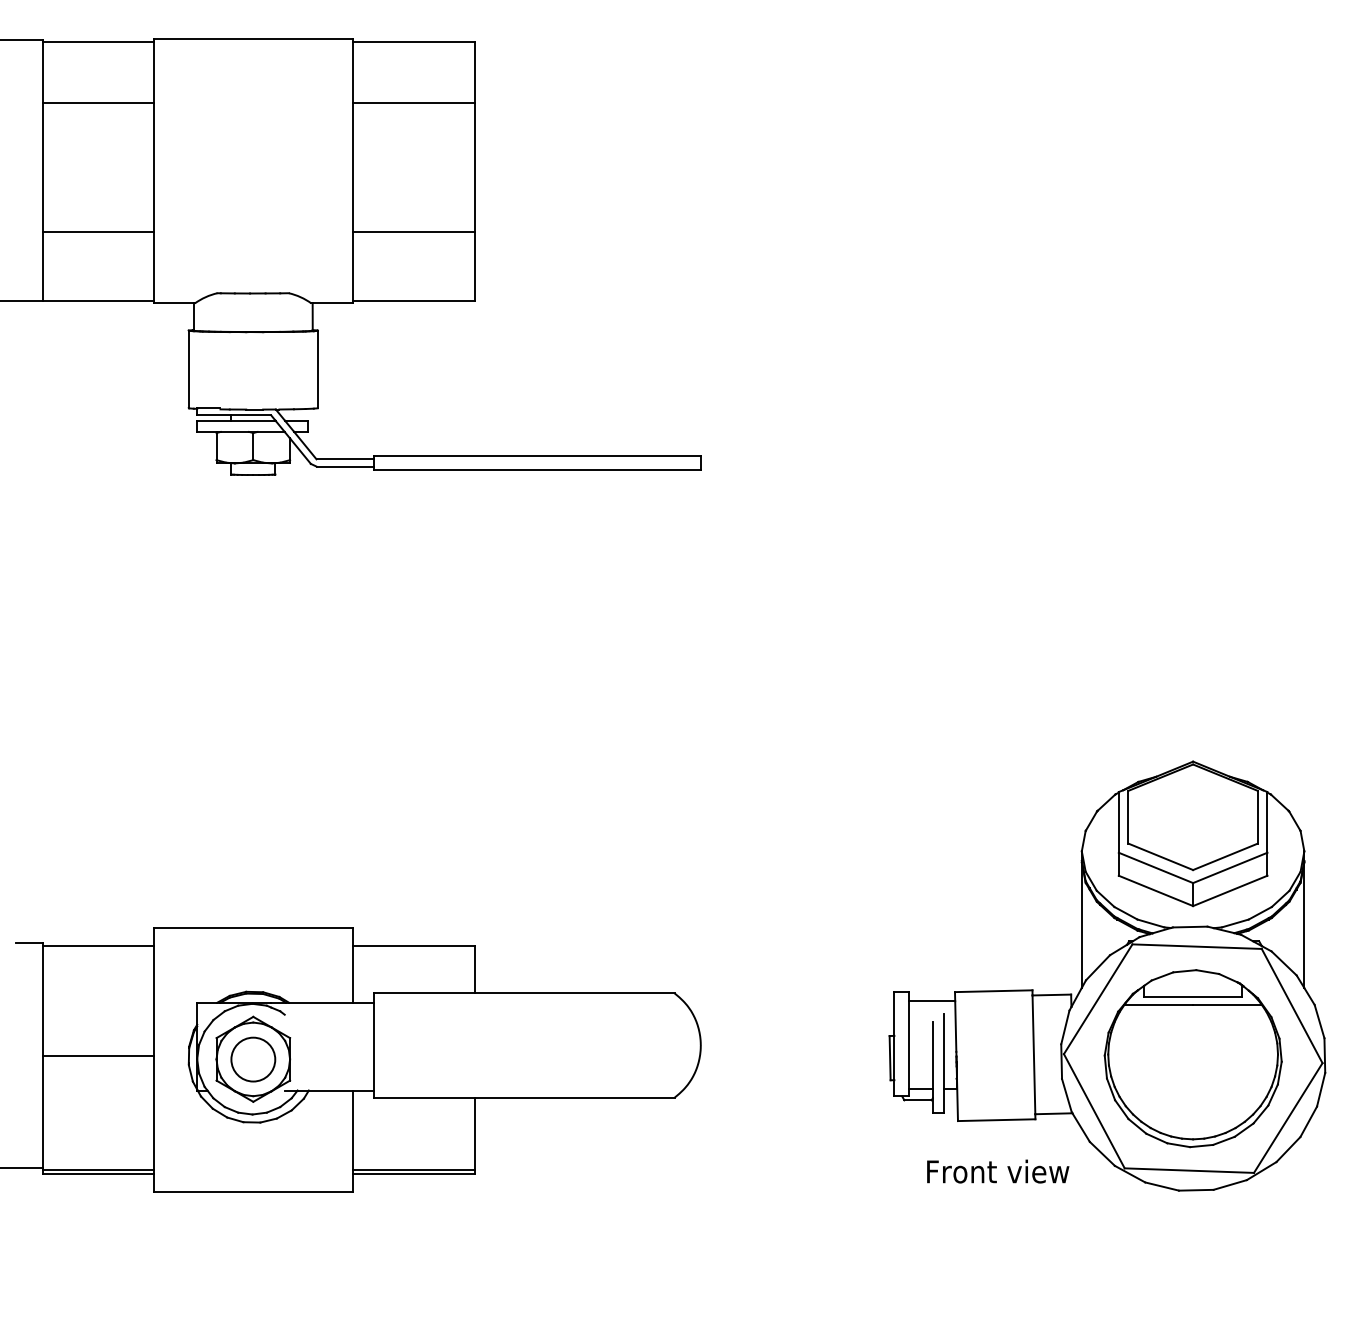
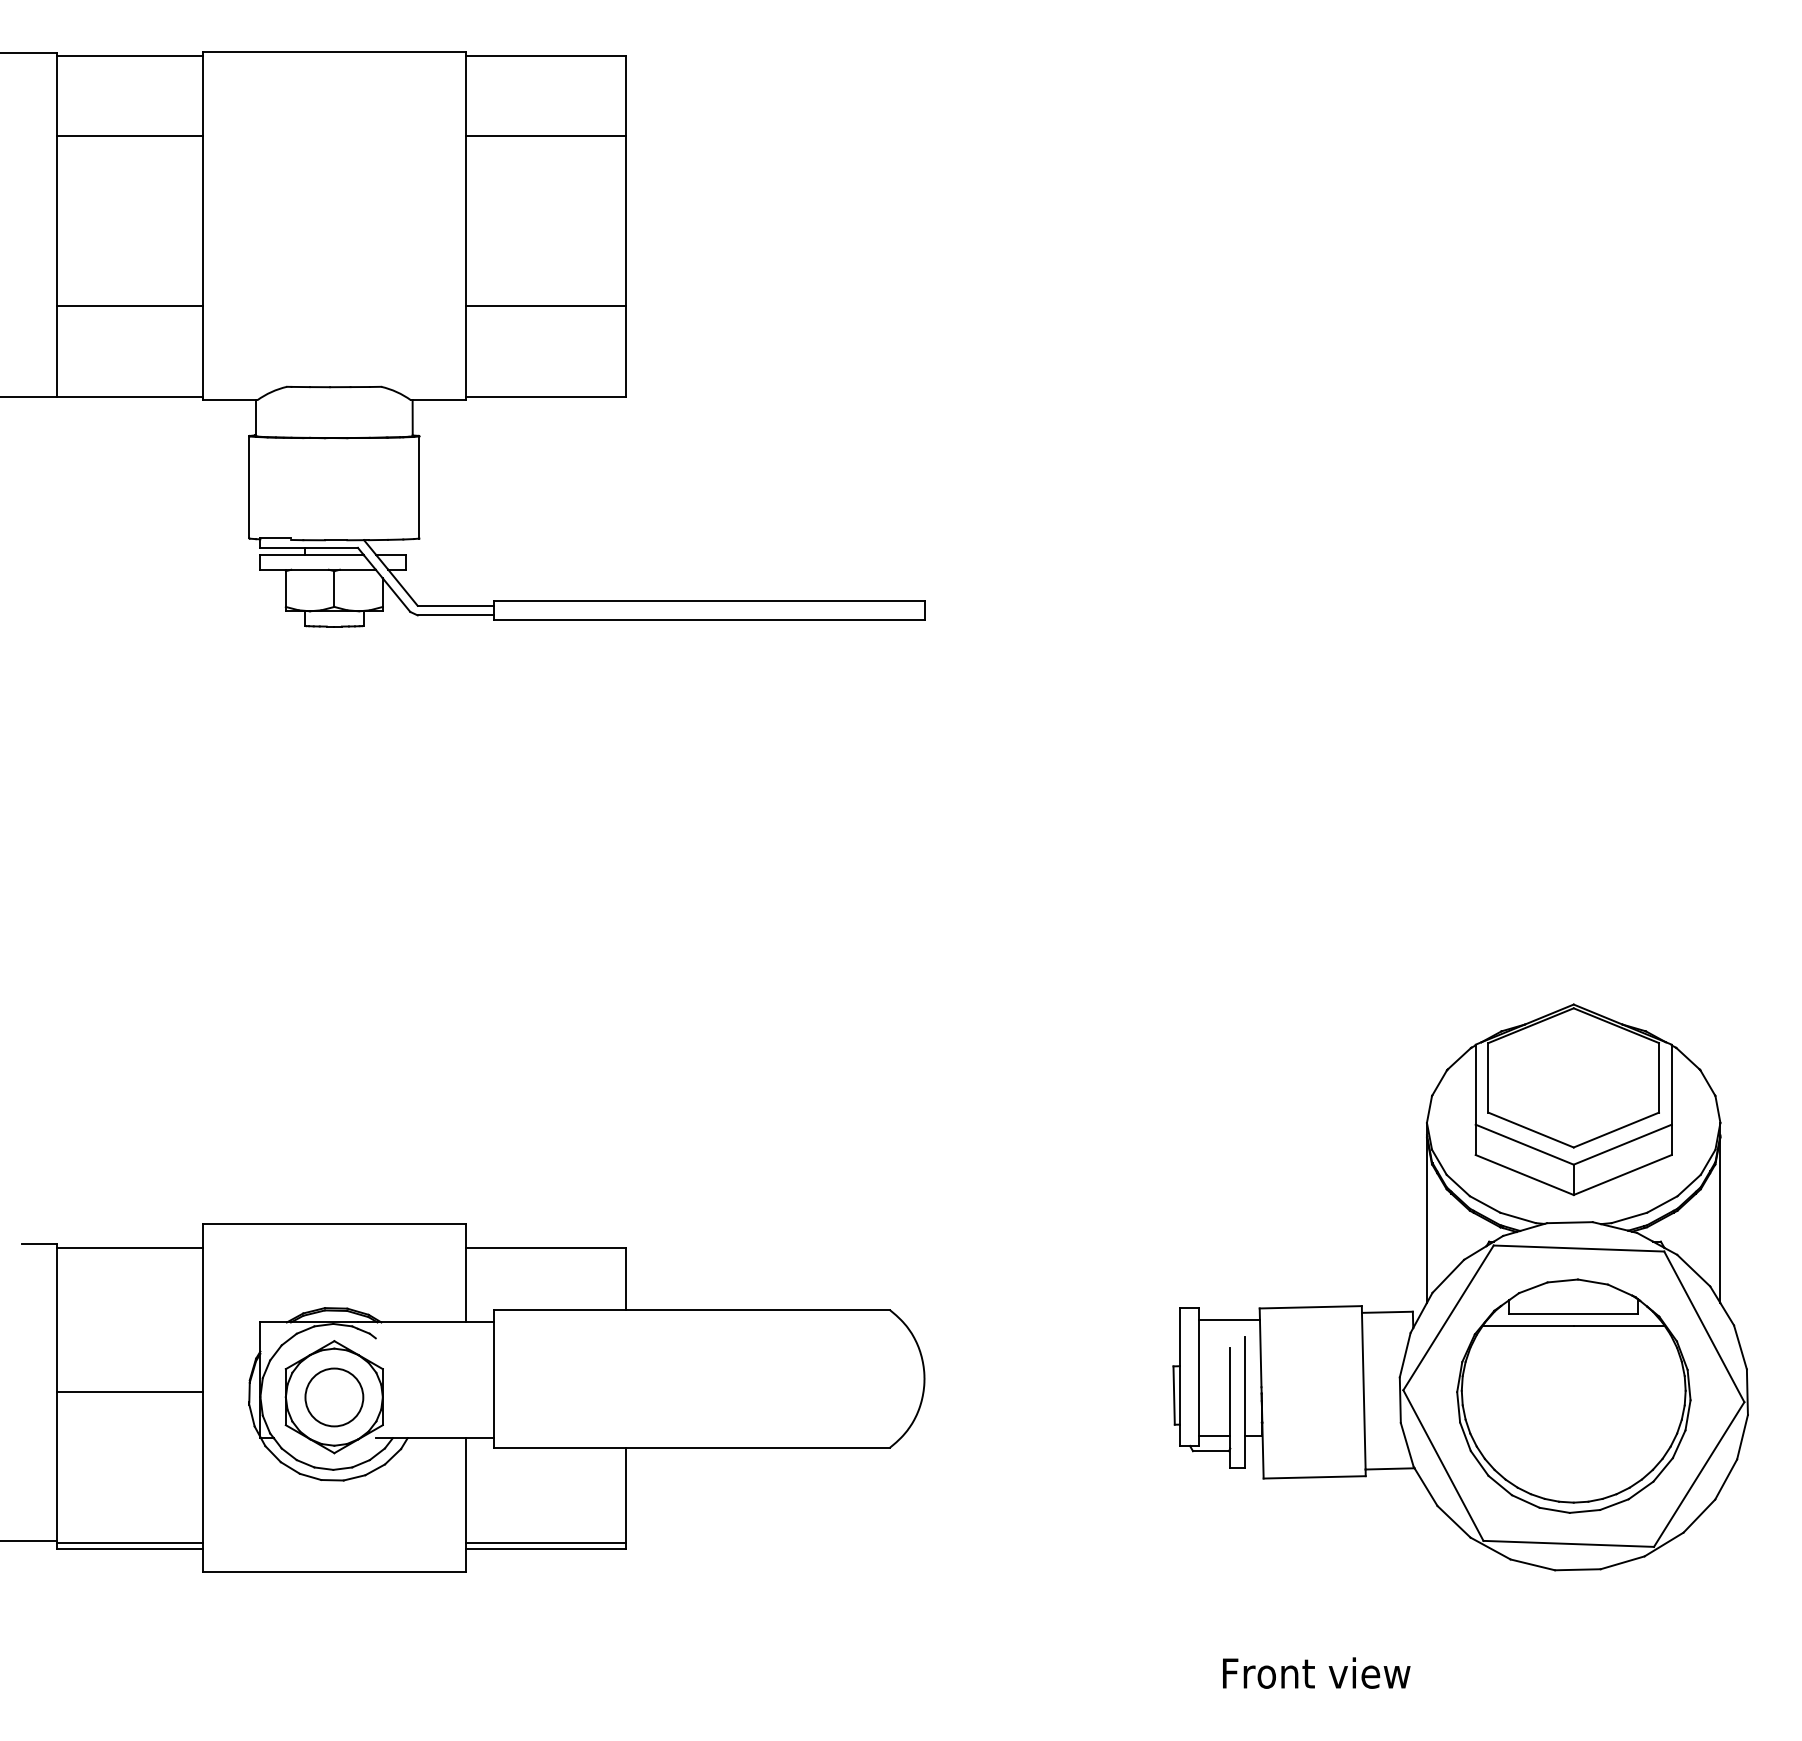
text: (998, 1171) -> (1316, 1672), moved

